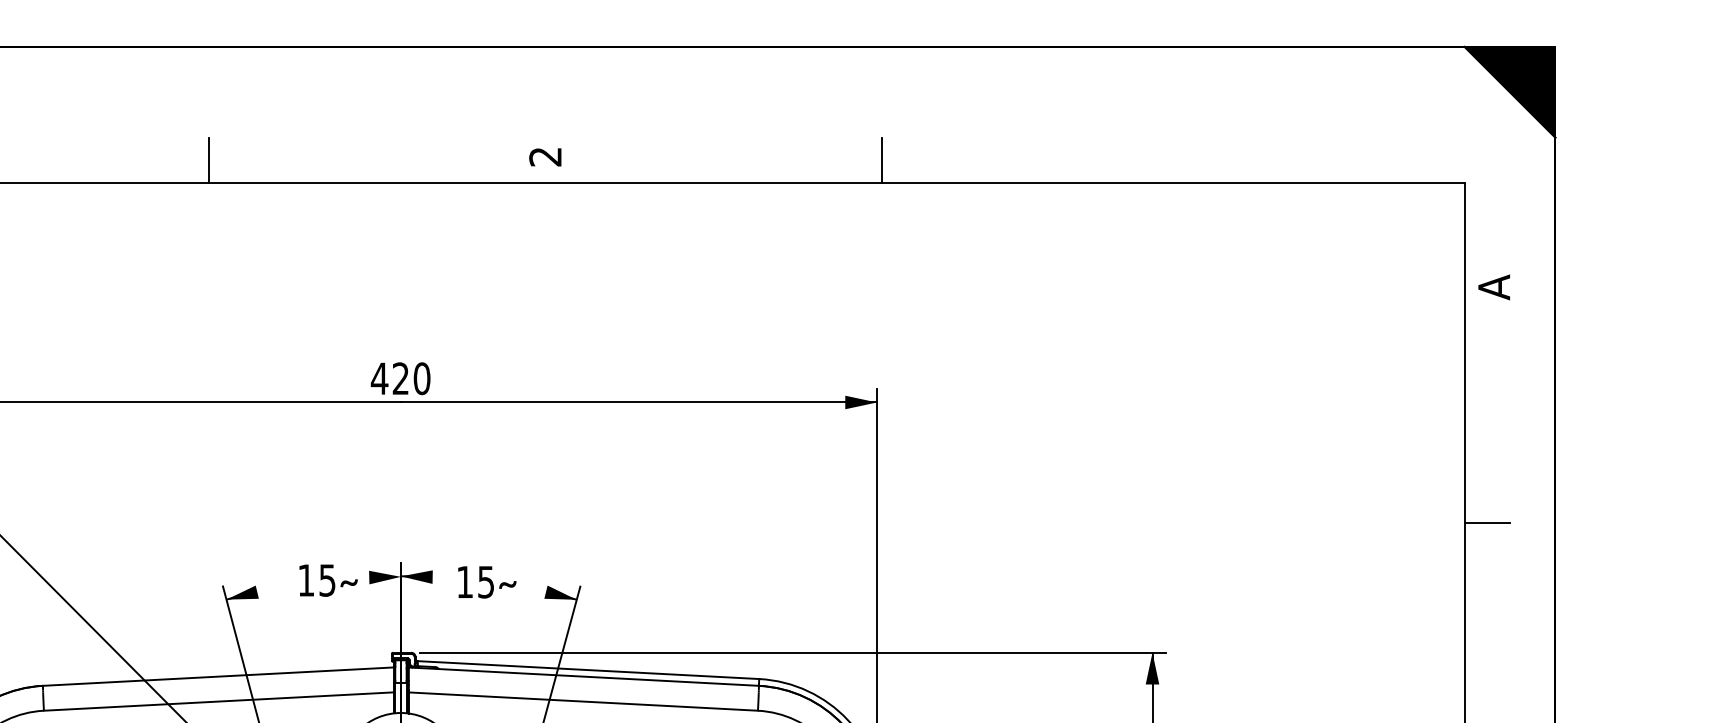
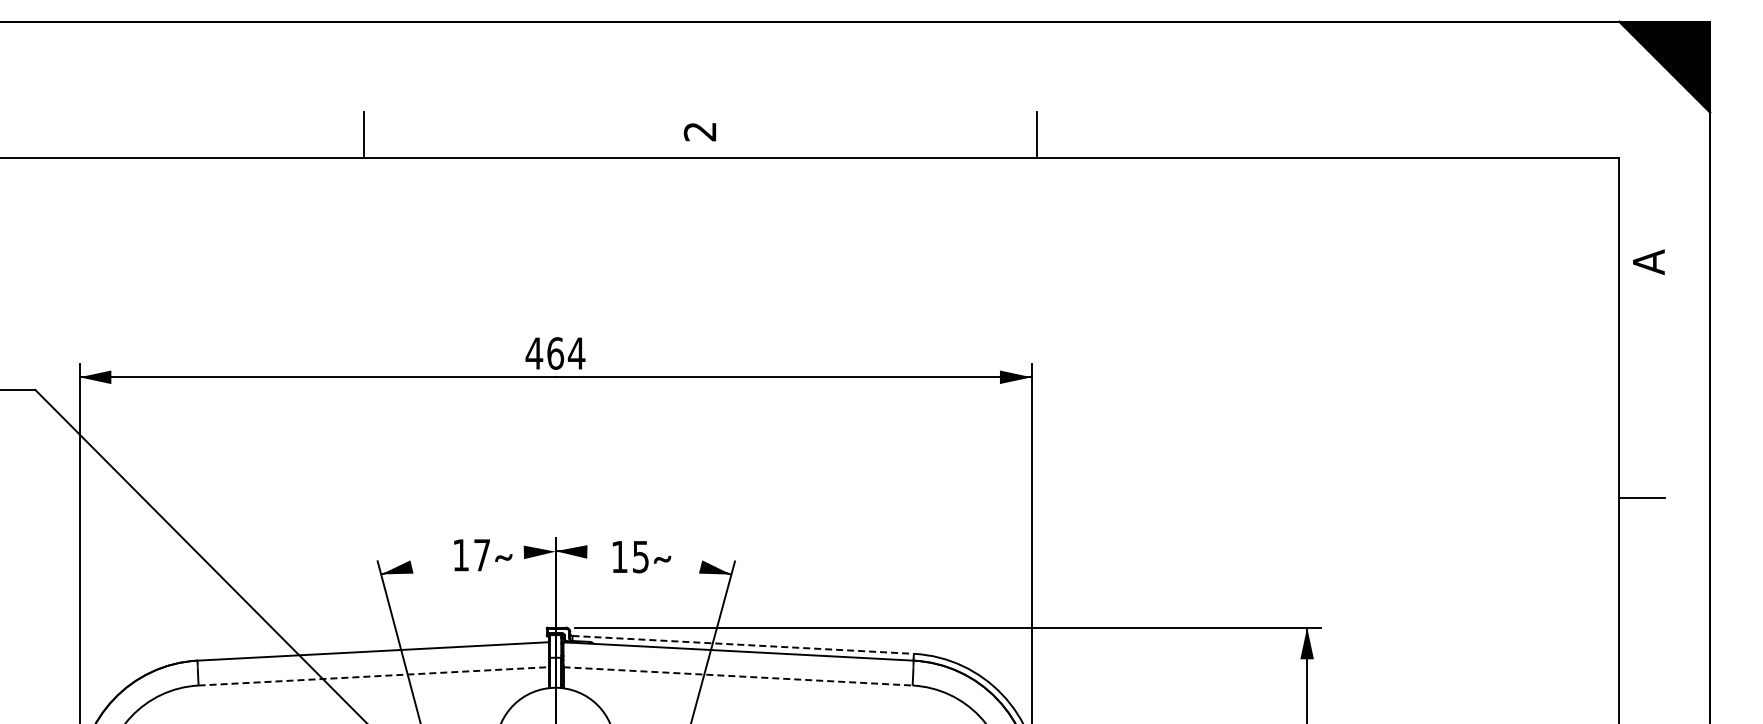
text: (411, 378) -> (566, 353), 420 -> 464
text: (326, 580) -> (481, 555), 15 -> 17
line: (588, 669) -> (743, 644), solid -> dashed
line: (219, 701) -> (374, 676), solid -> dashed
line: (583, 701) -> (738, 676), solid -> dashed

